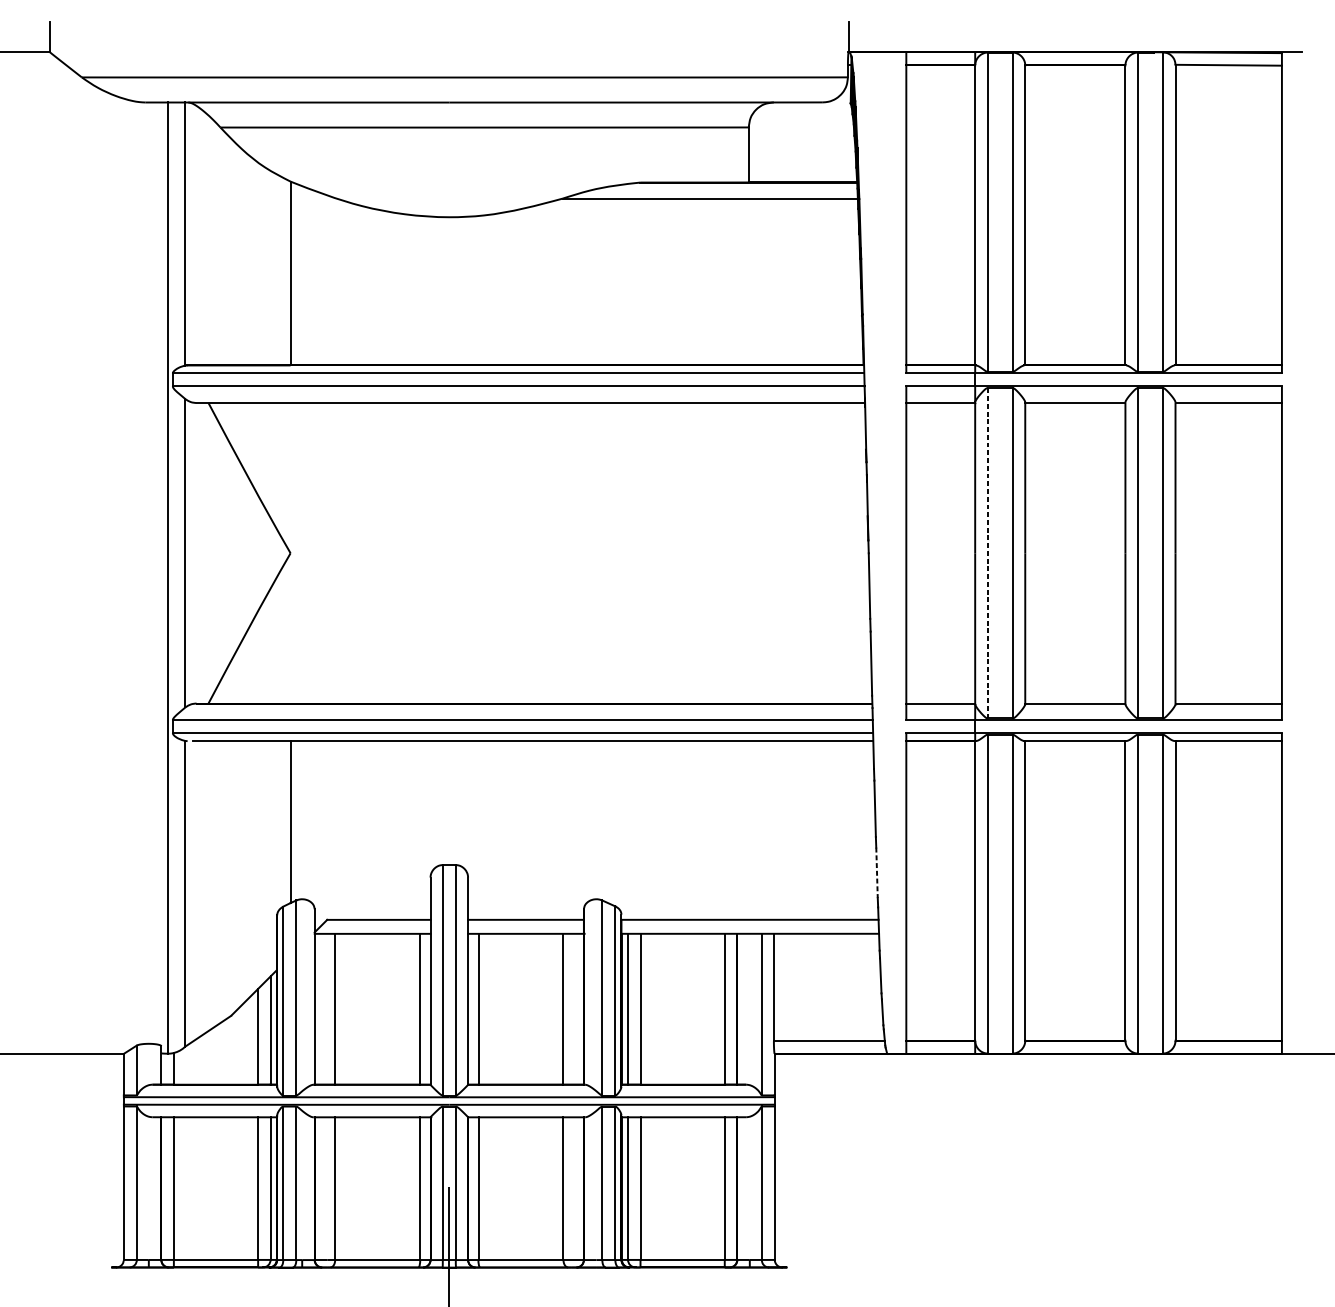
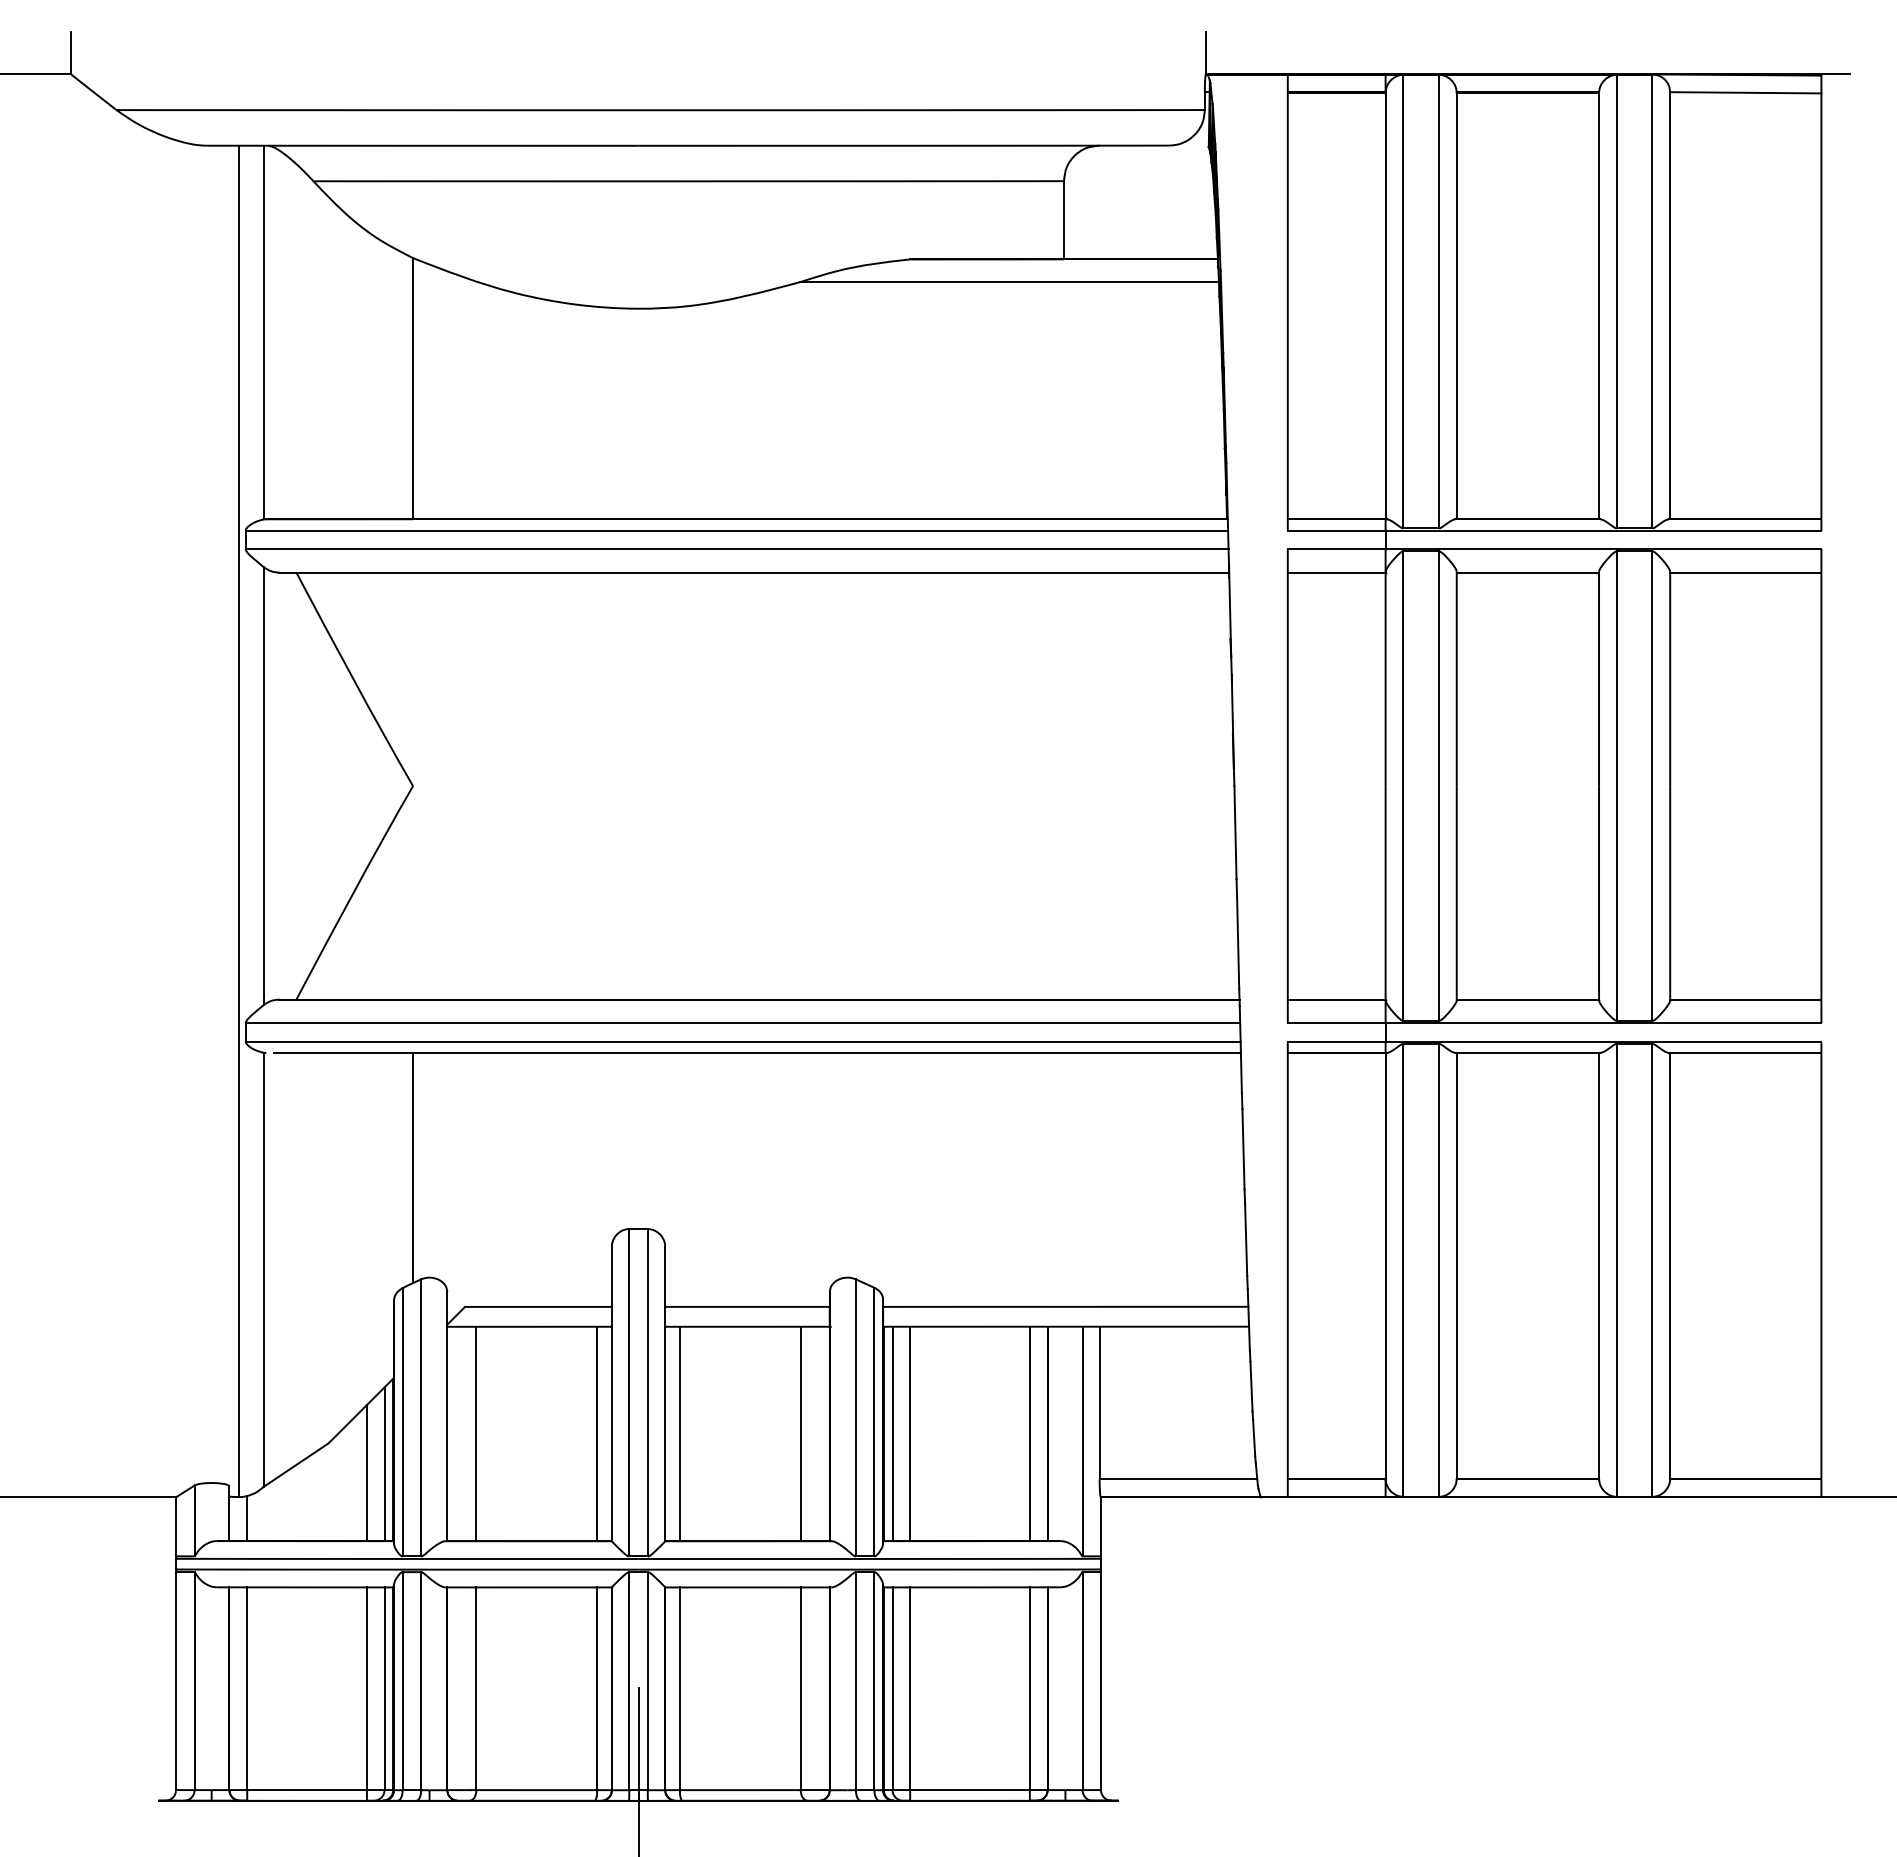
line: (987, 553) -> (1403, 786), dashed -> solid
line: (877, 873) -> (1246, 1240), dashed -> solid

